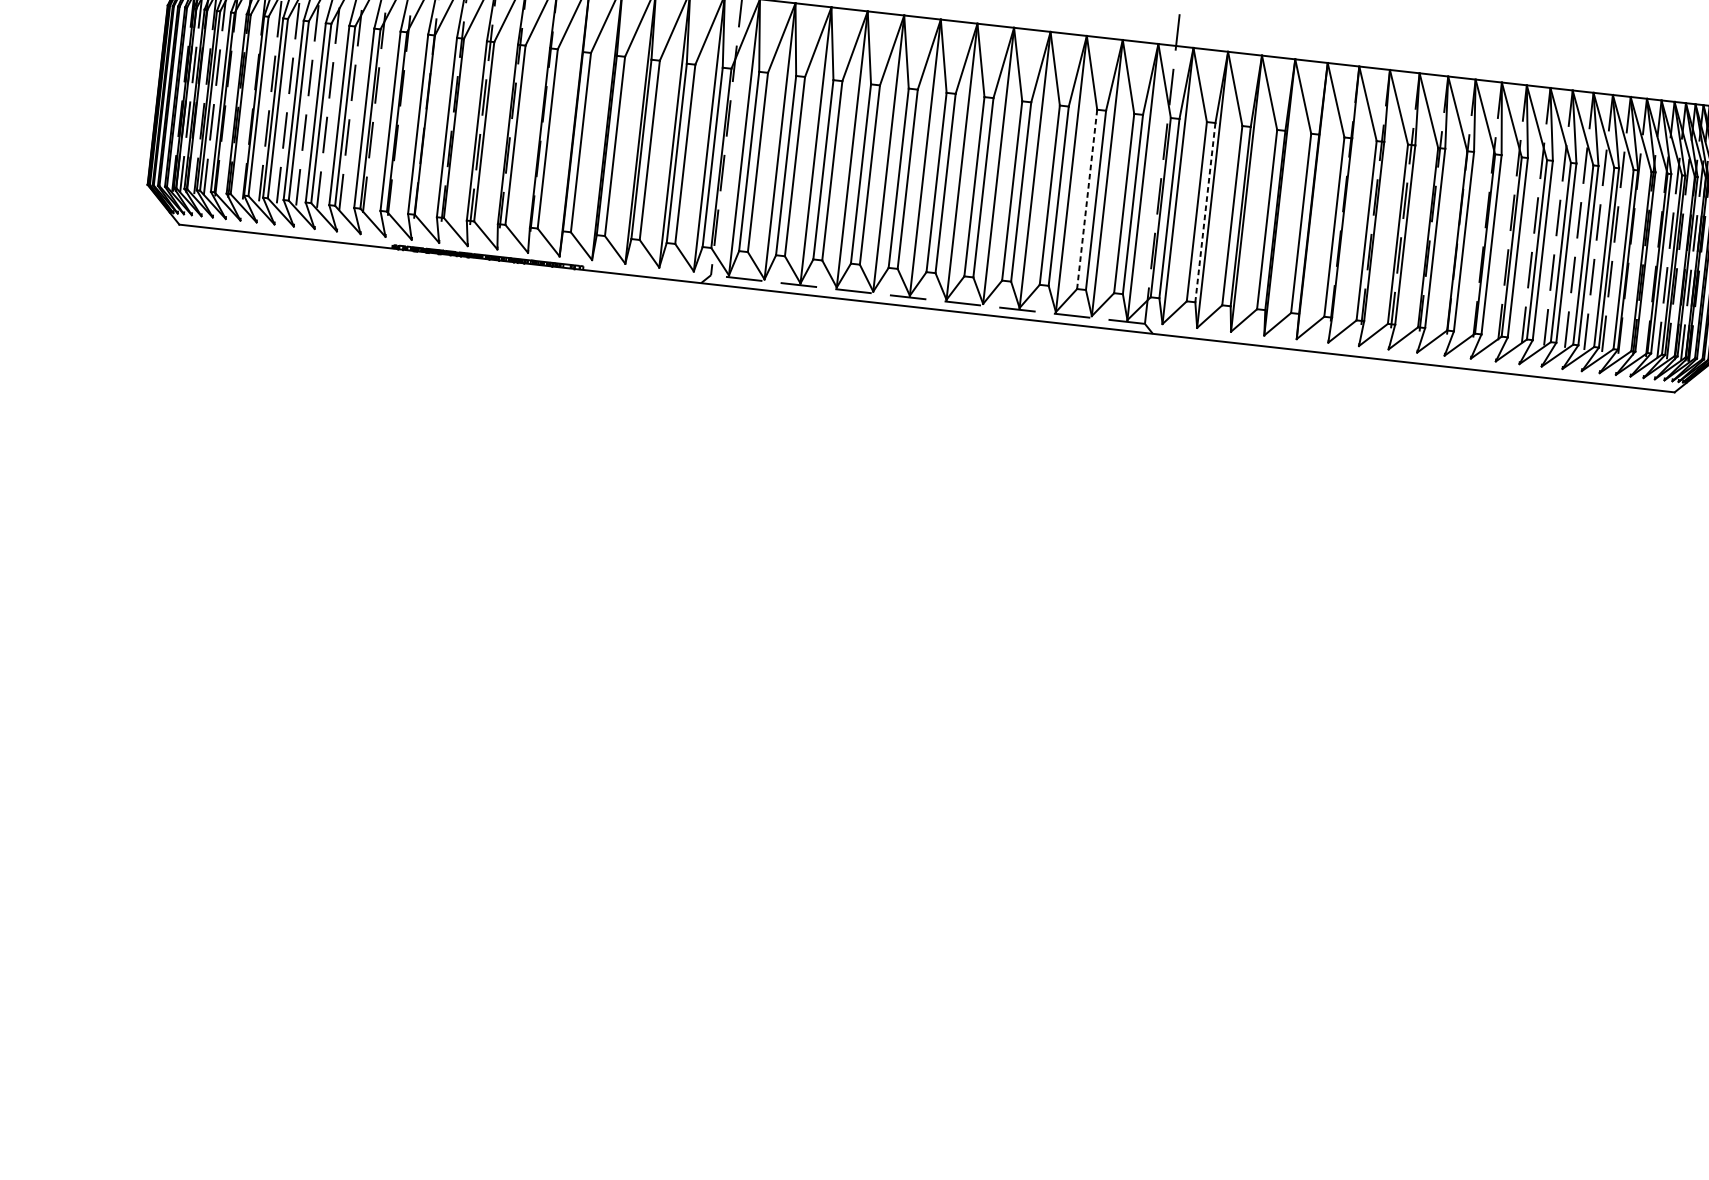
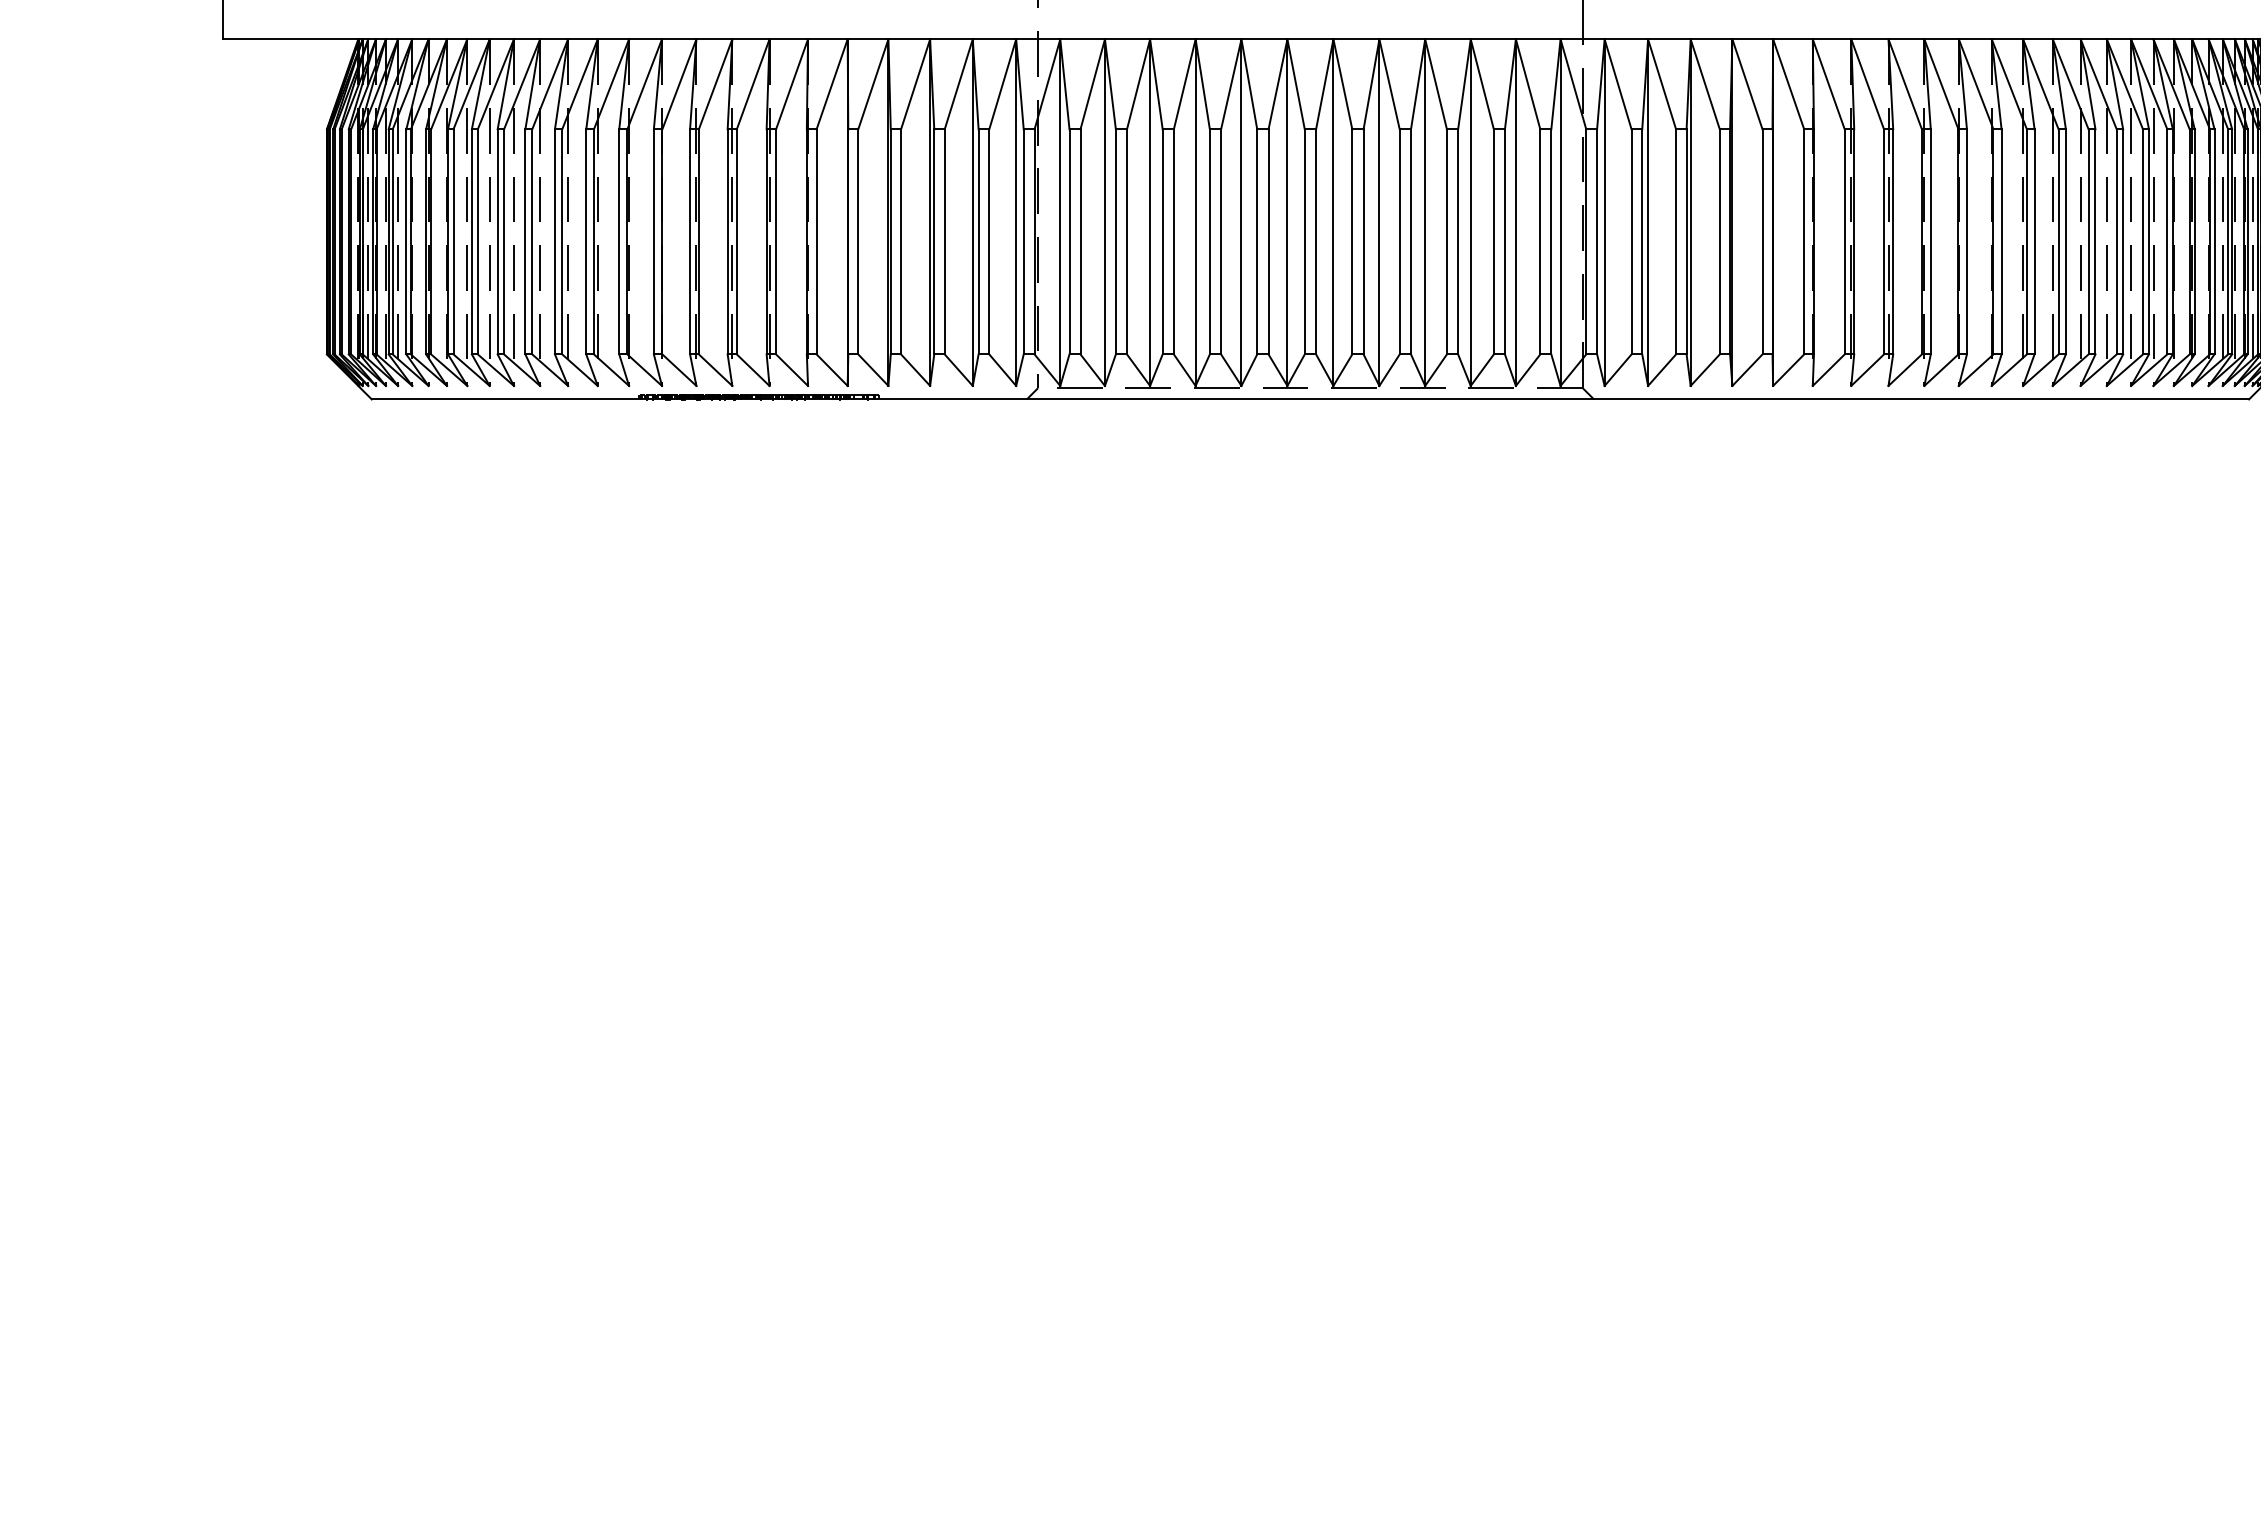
line: (1086, 199) -> (1493, 241), dashed -> solid
line: (1205, 212) -> (1642, 241), dashed -> solid

